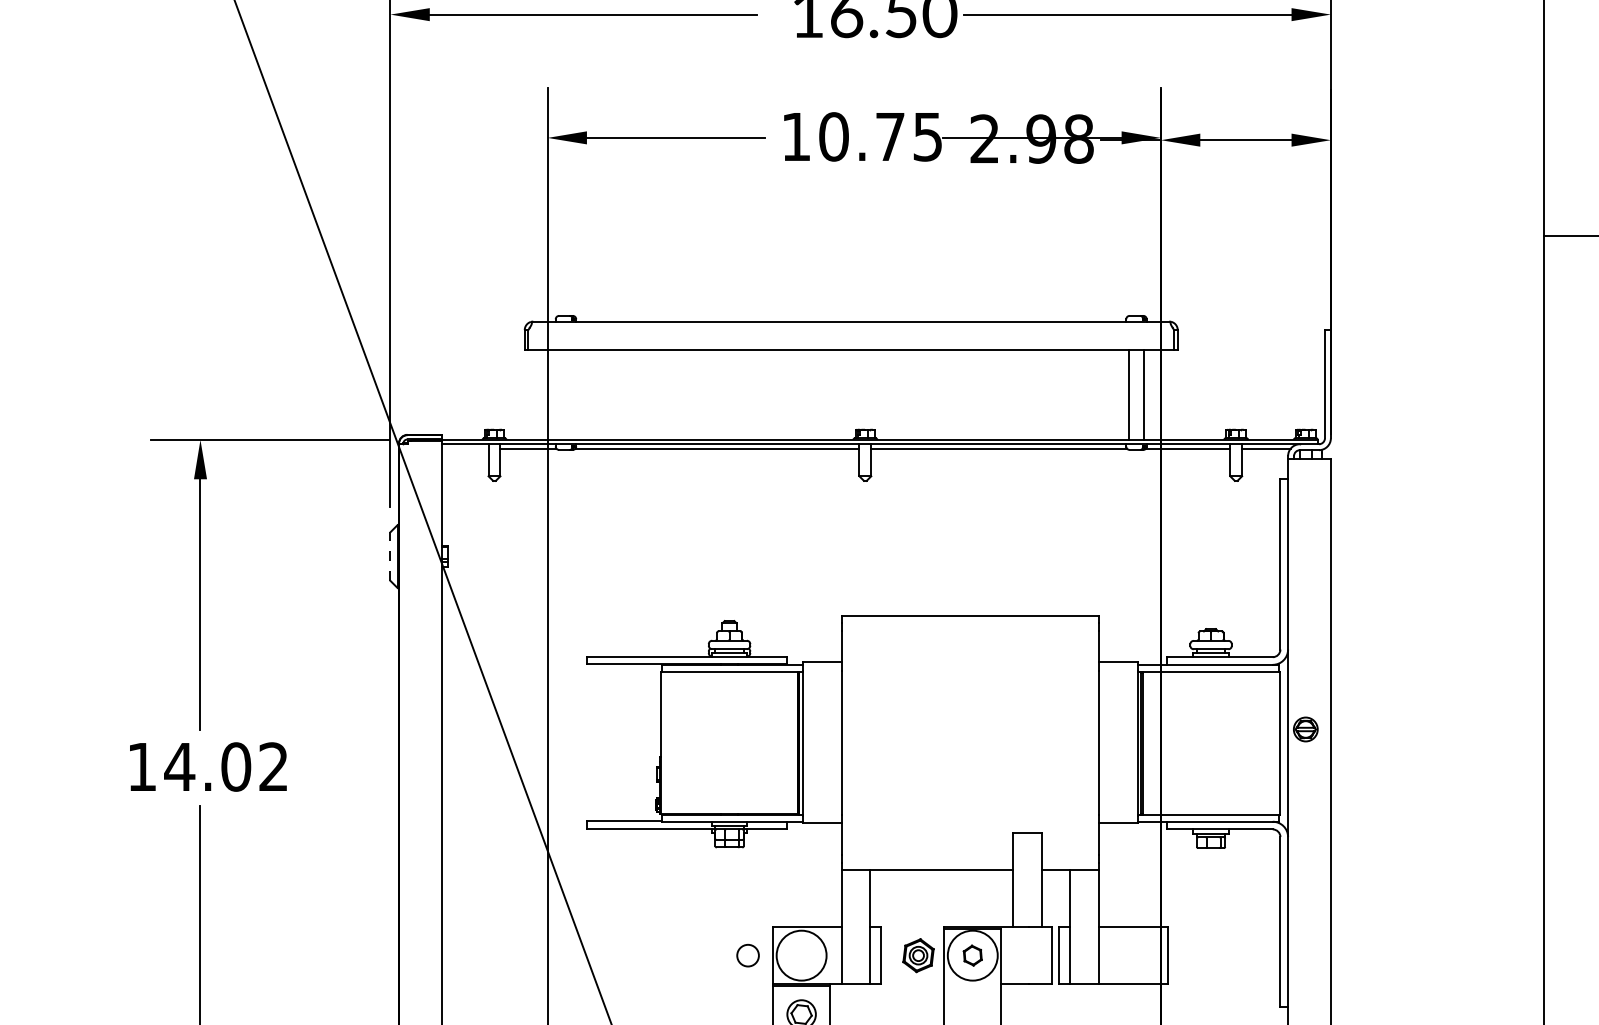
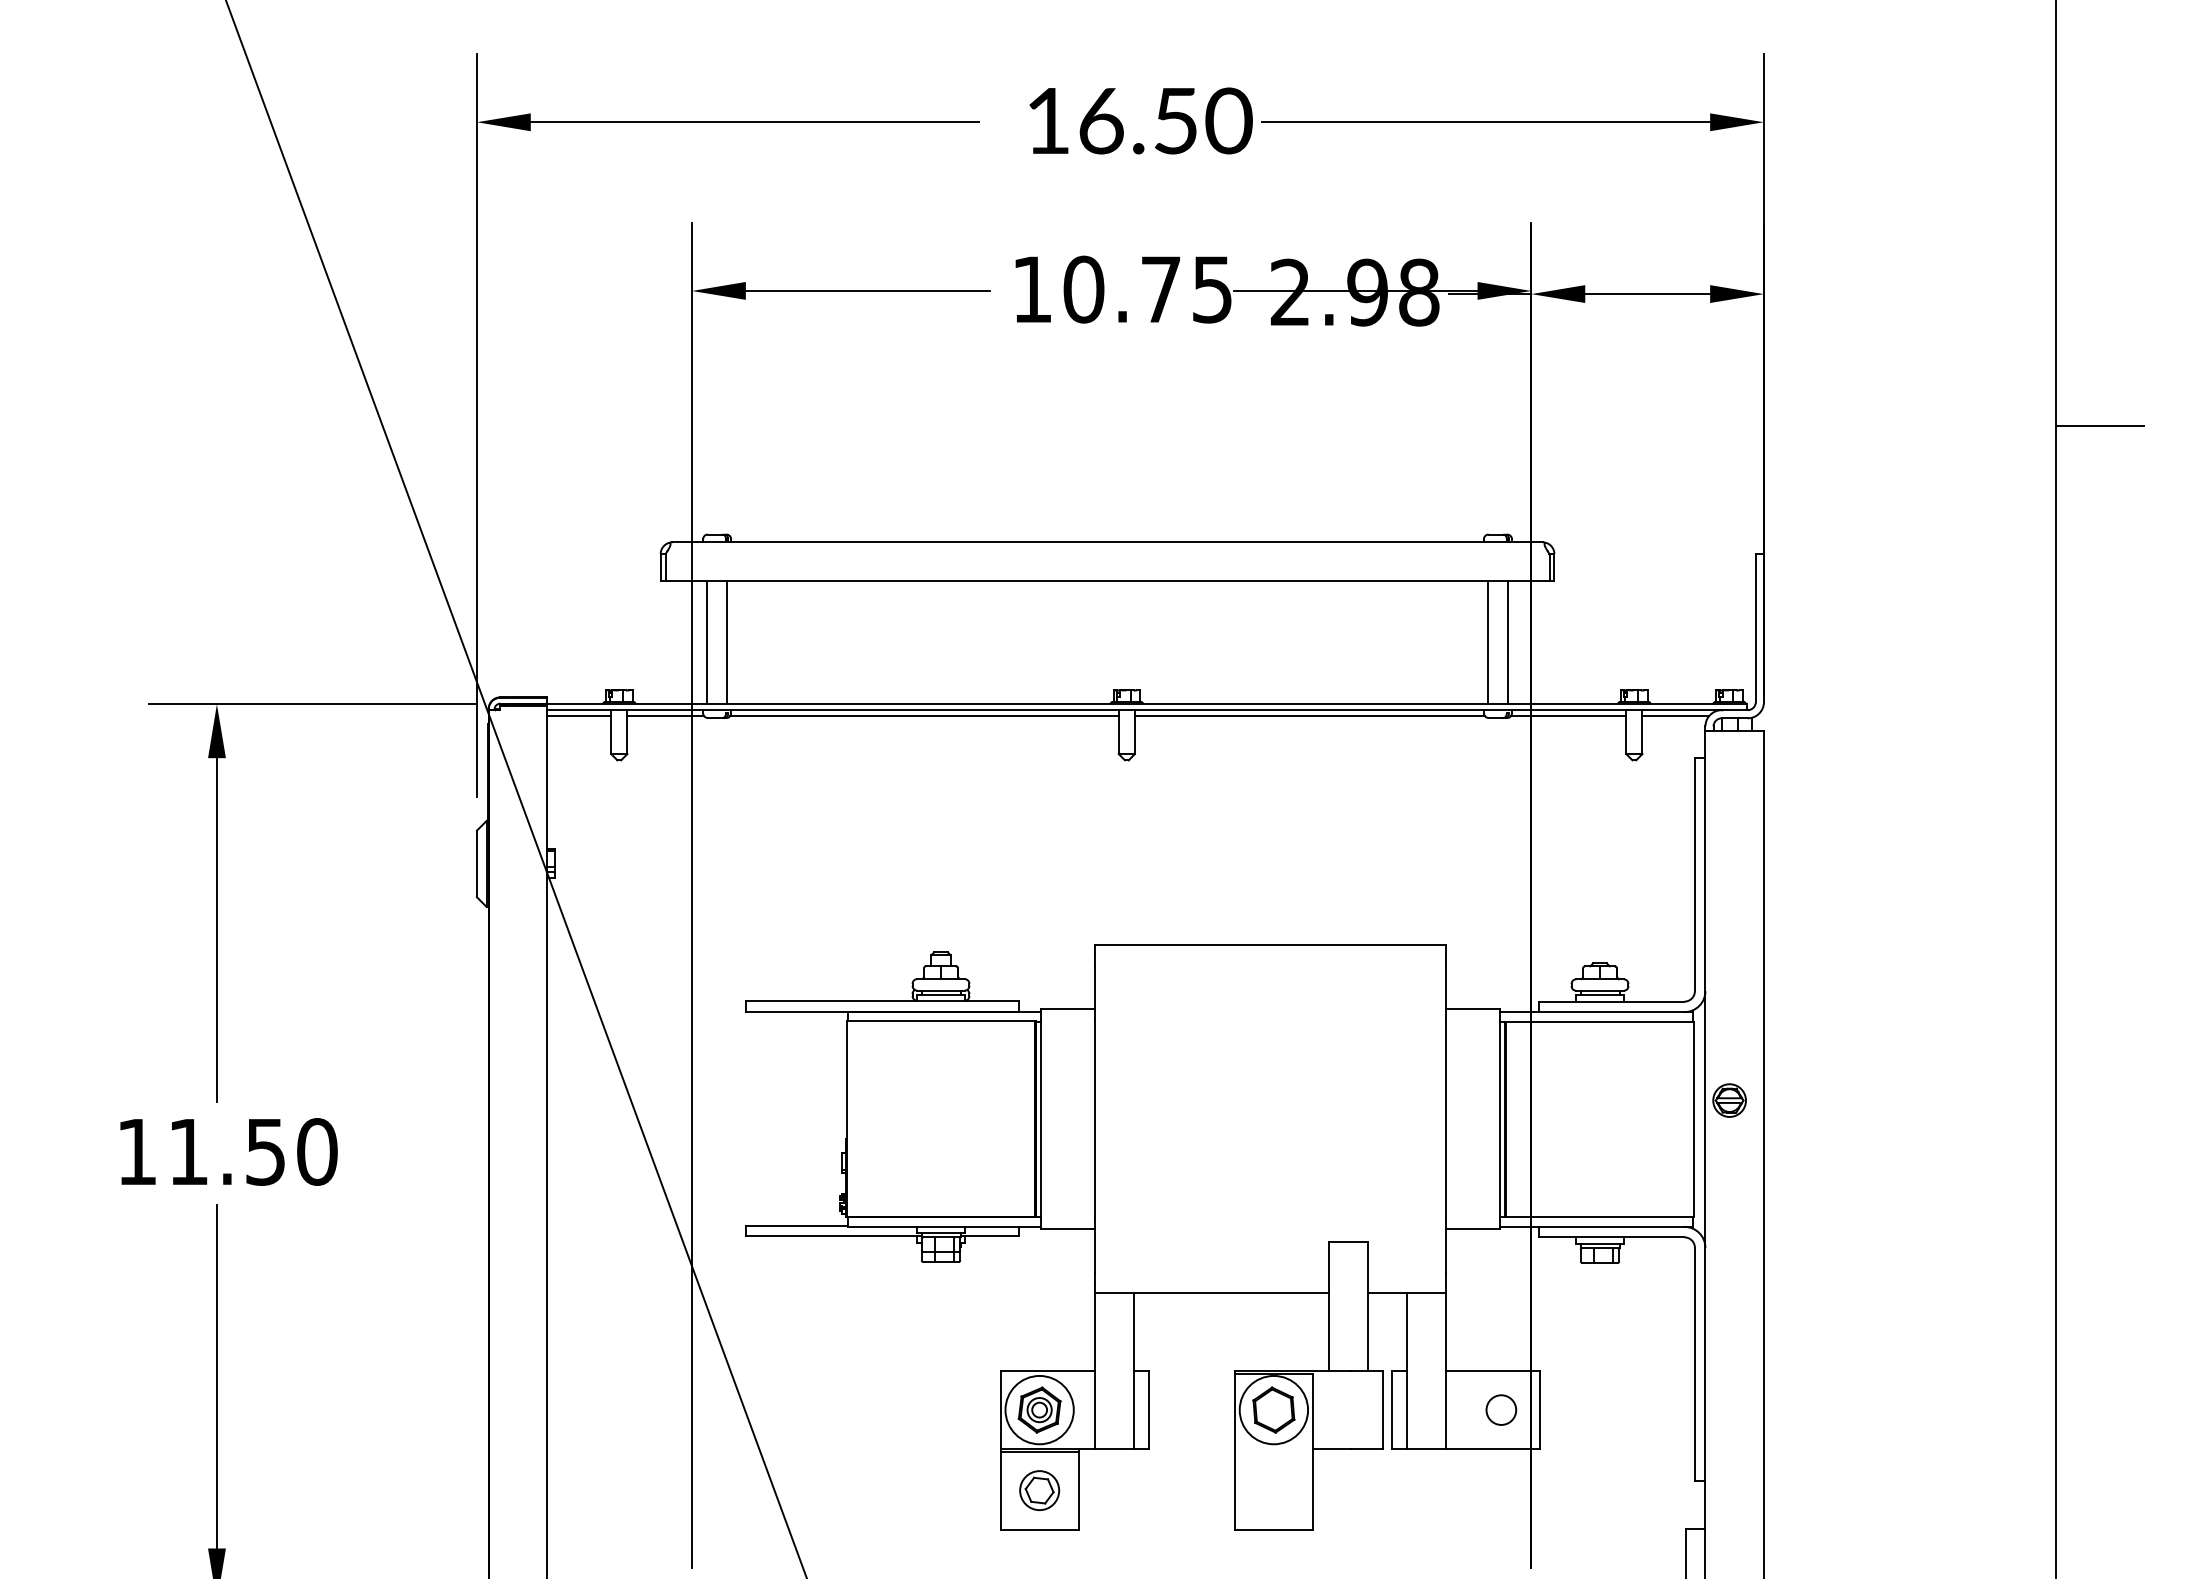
line: (558, 394) -> (707, 642), added
line: (572, 394) -> (726, 642), added
line: (465, 448) -> (579, 716), added
line: (390, 556) -> (476, 863), dashed -> solid
text: (226, 766) -> (252, 1151), 14.02 -> 11.50
circle: (748, 955) -> (1501, 1409), moved
part: (918, 955) -> (1039, 1409), moved
part: (972, 955) -> (1273, 1409), size x1.67

